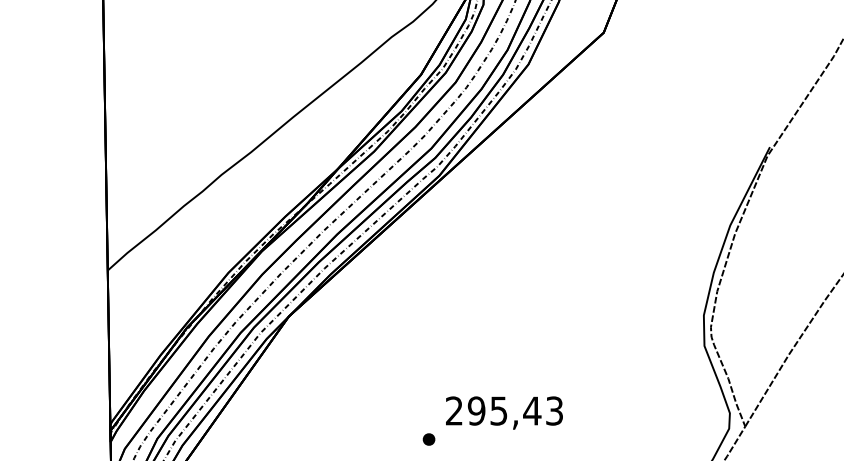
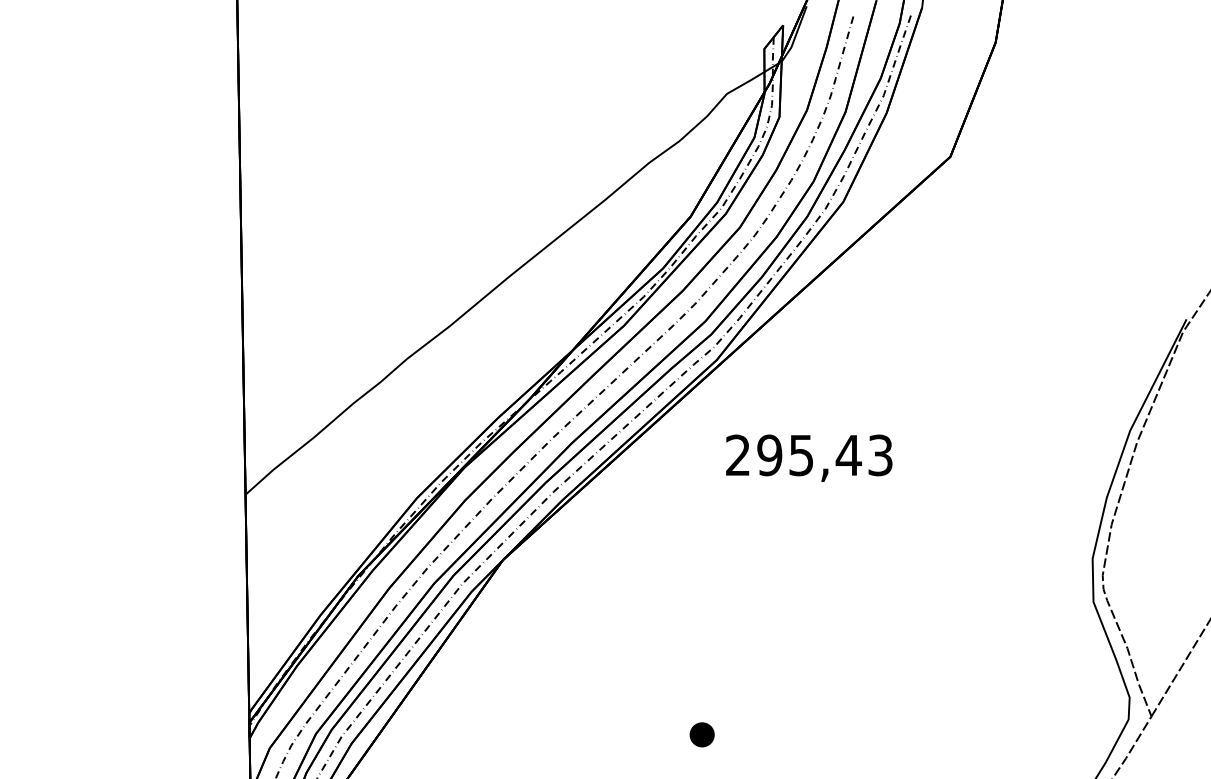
text: (504, 412) -> (809, 457), moved
part: (428, 439) -> (701, 734), size x1.4

